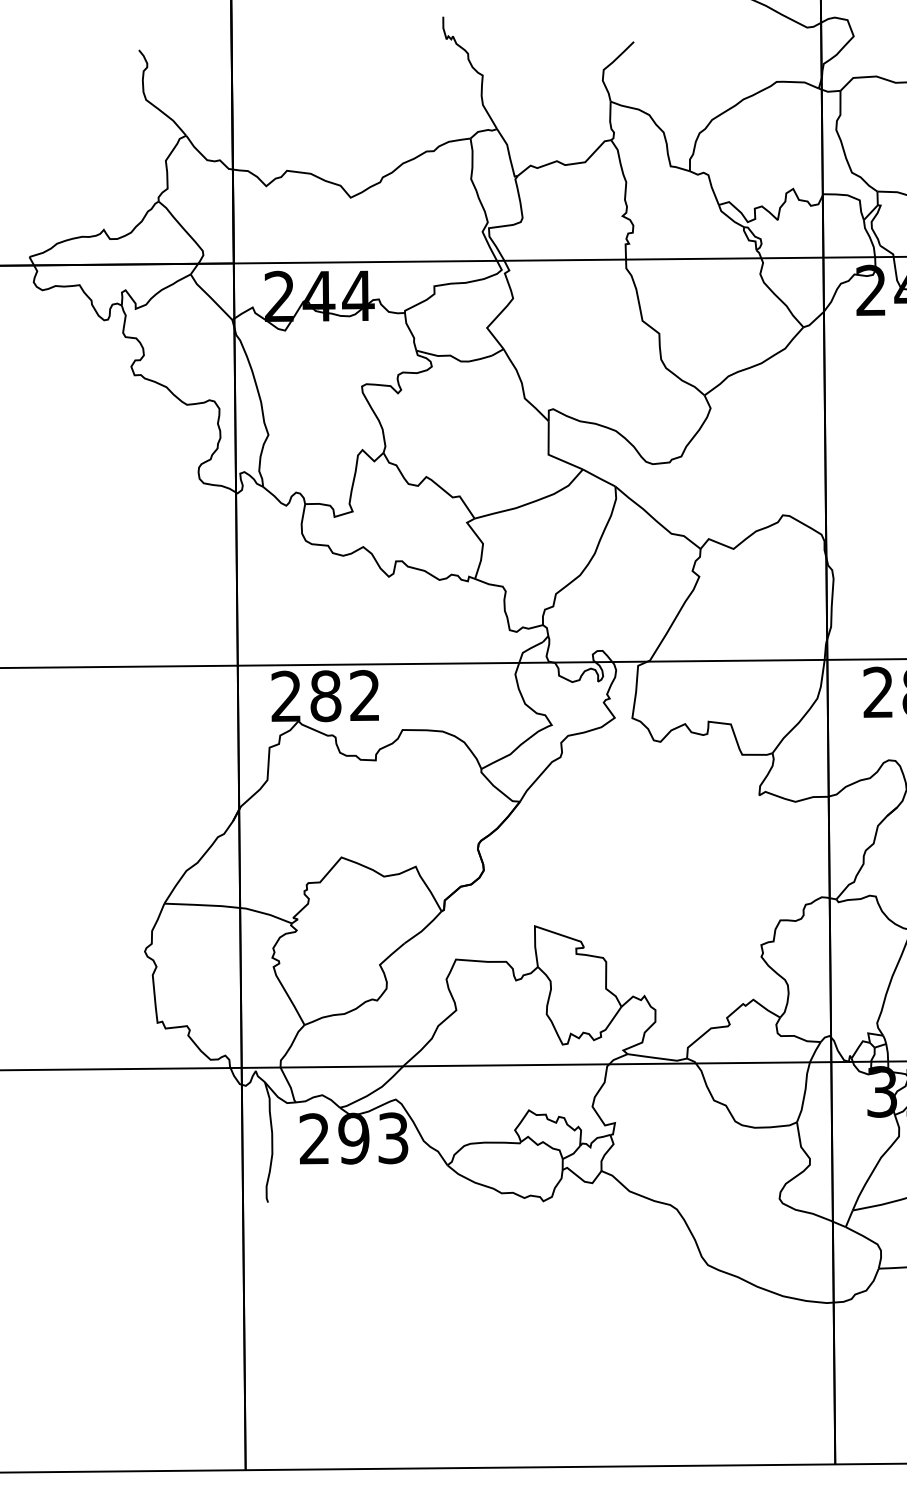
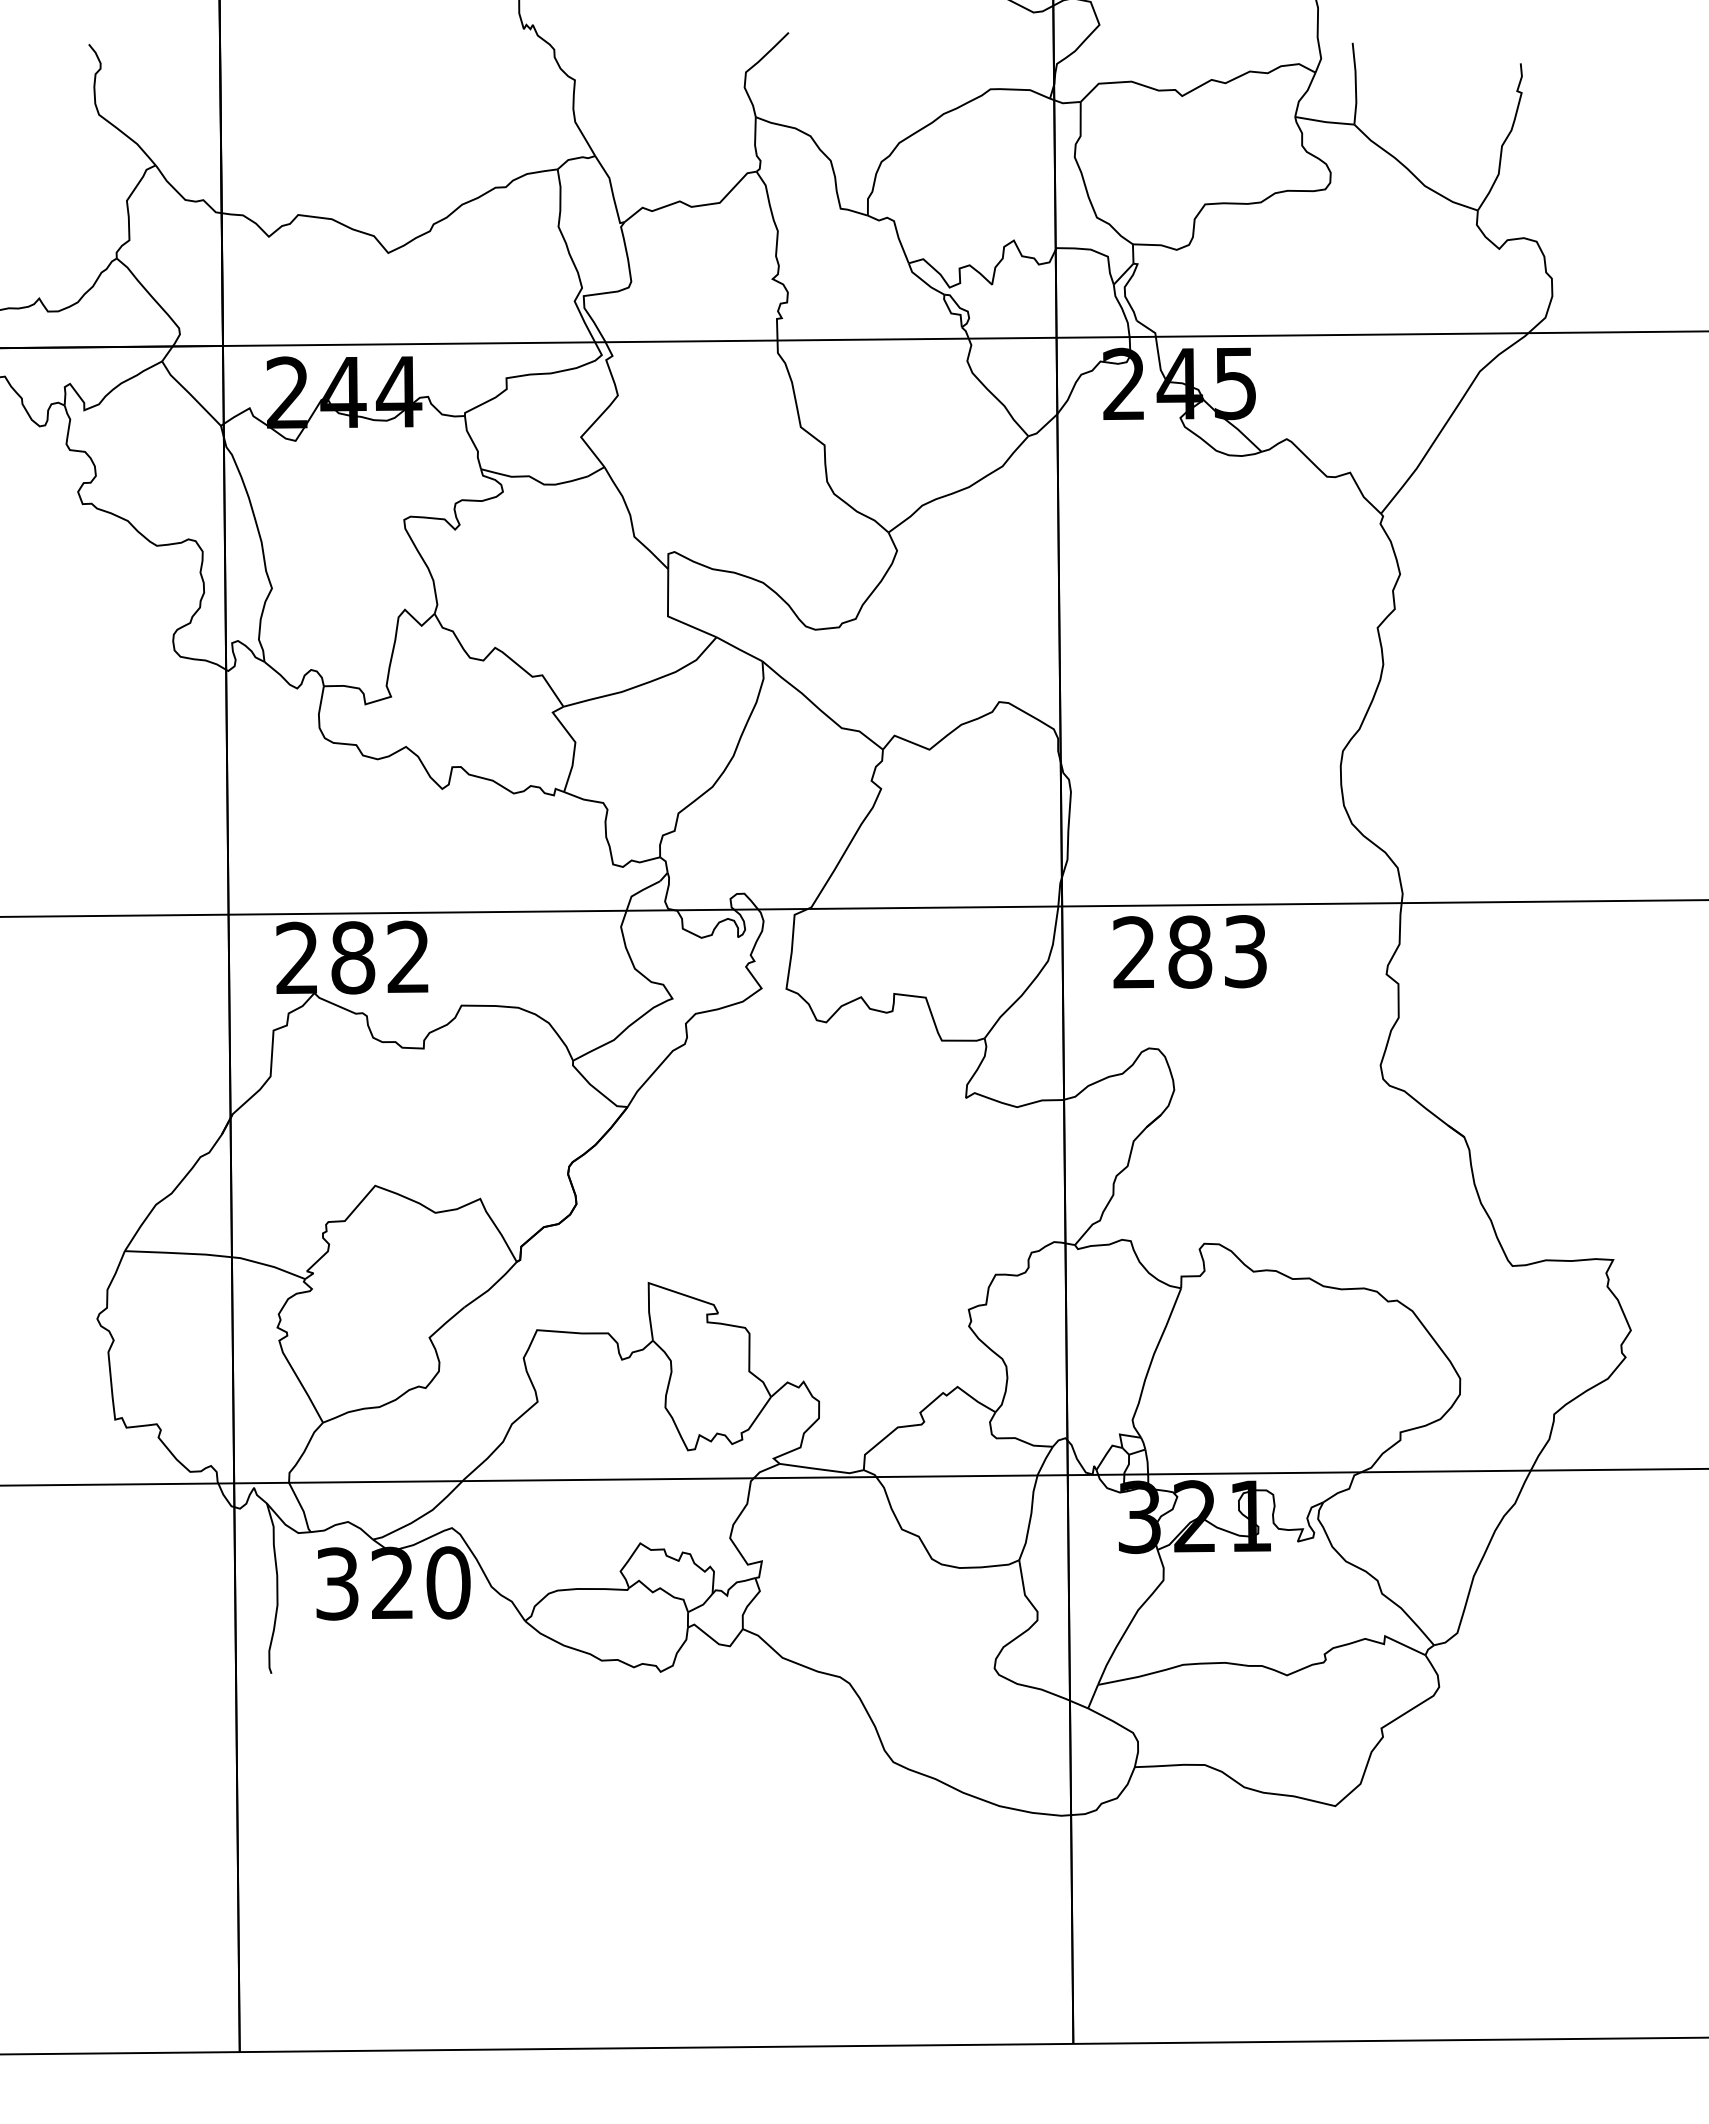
text: (354, 1138) -> (393, 1583), 293 -> 320

